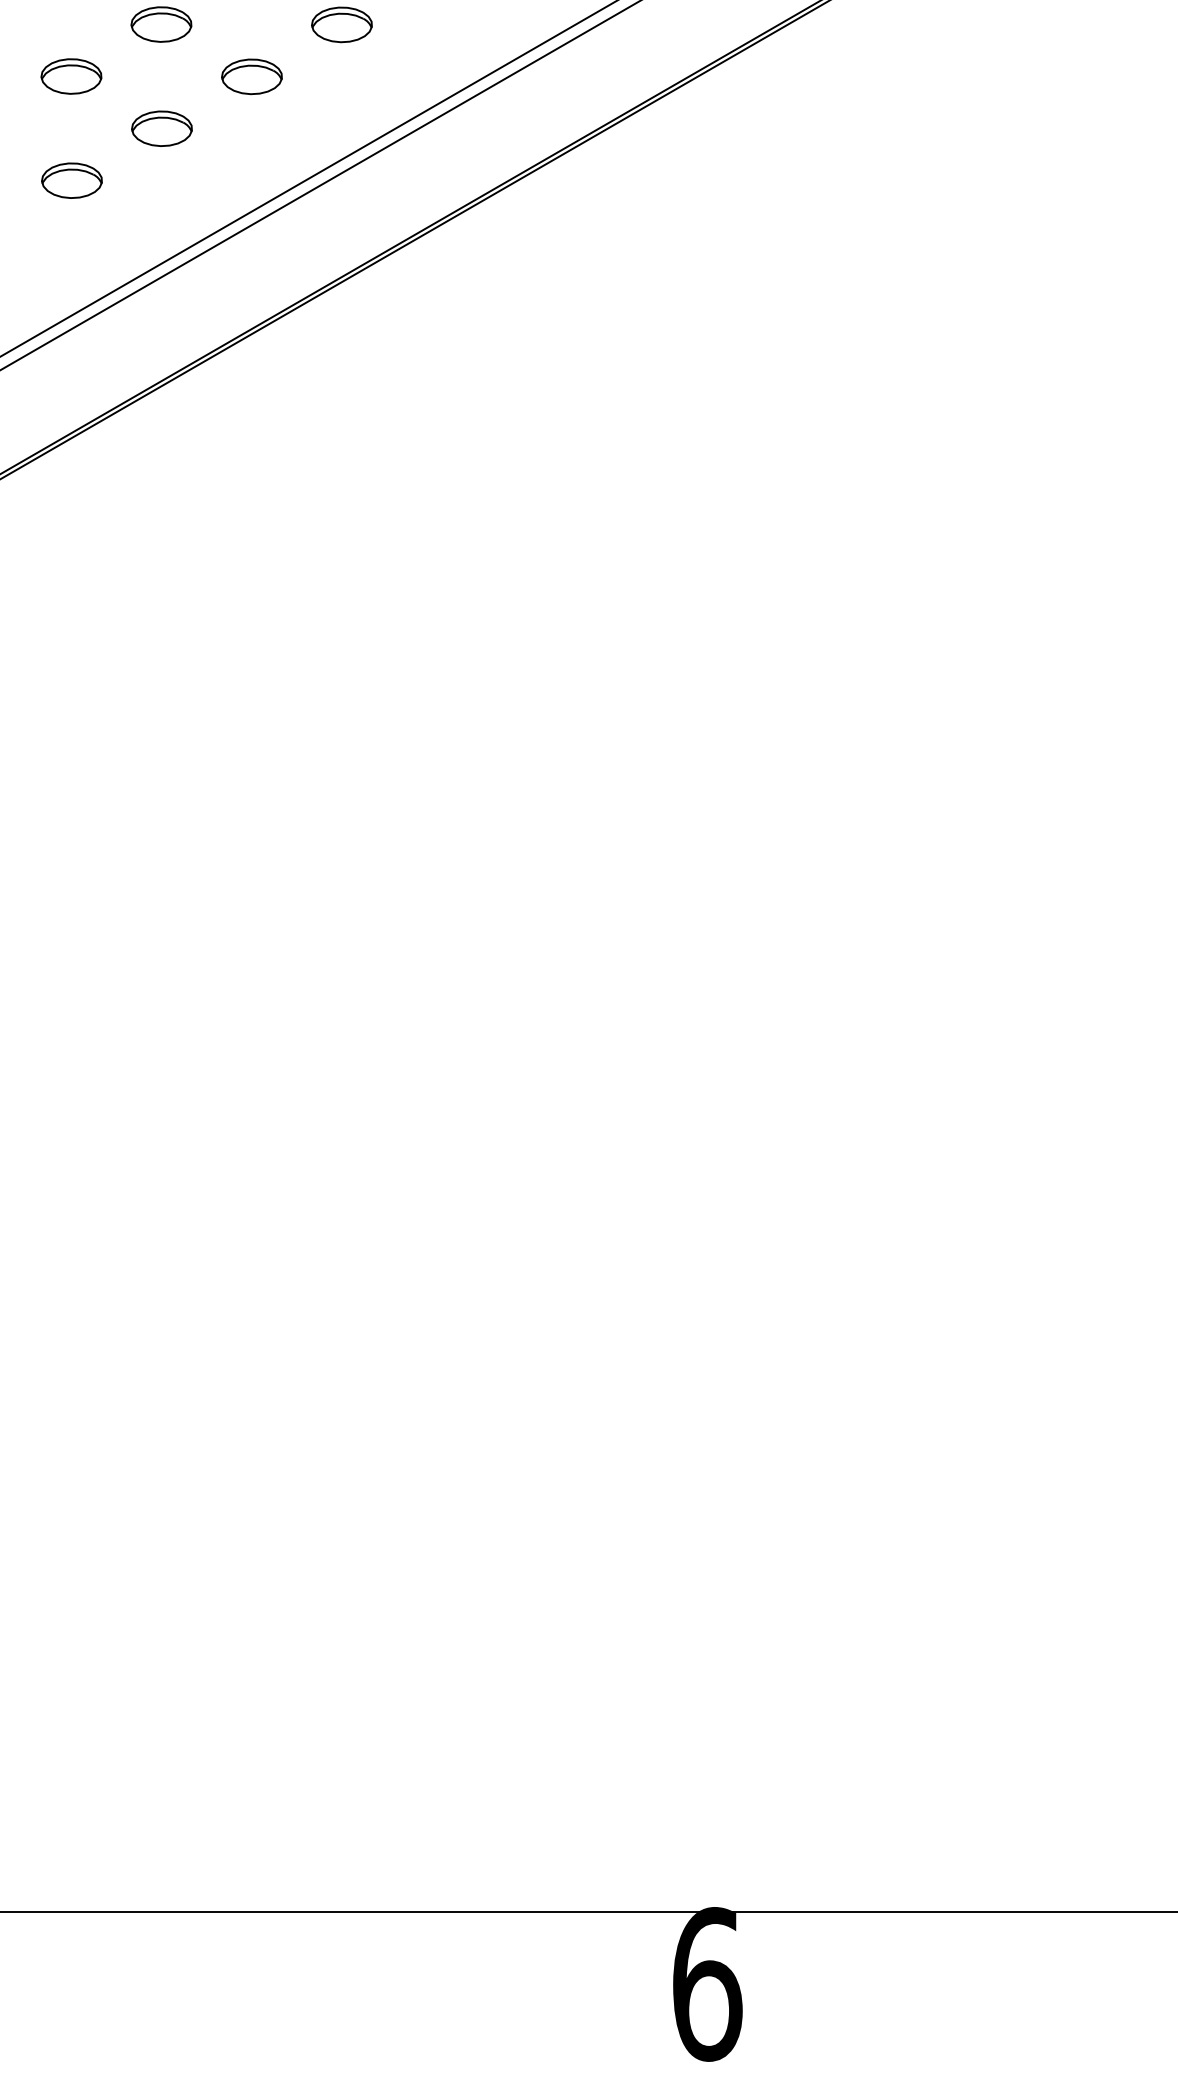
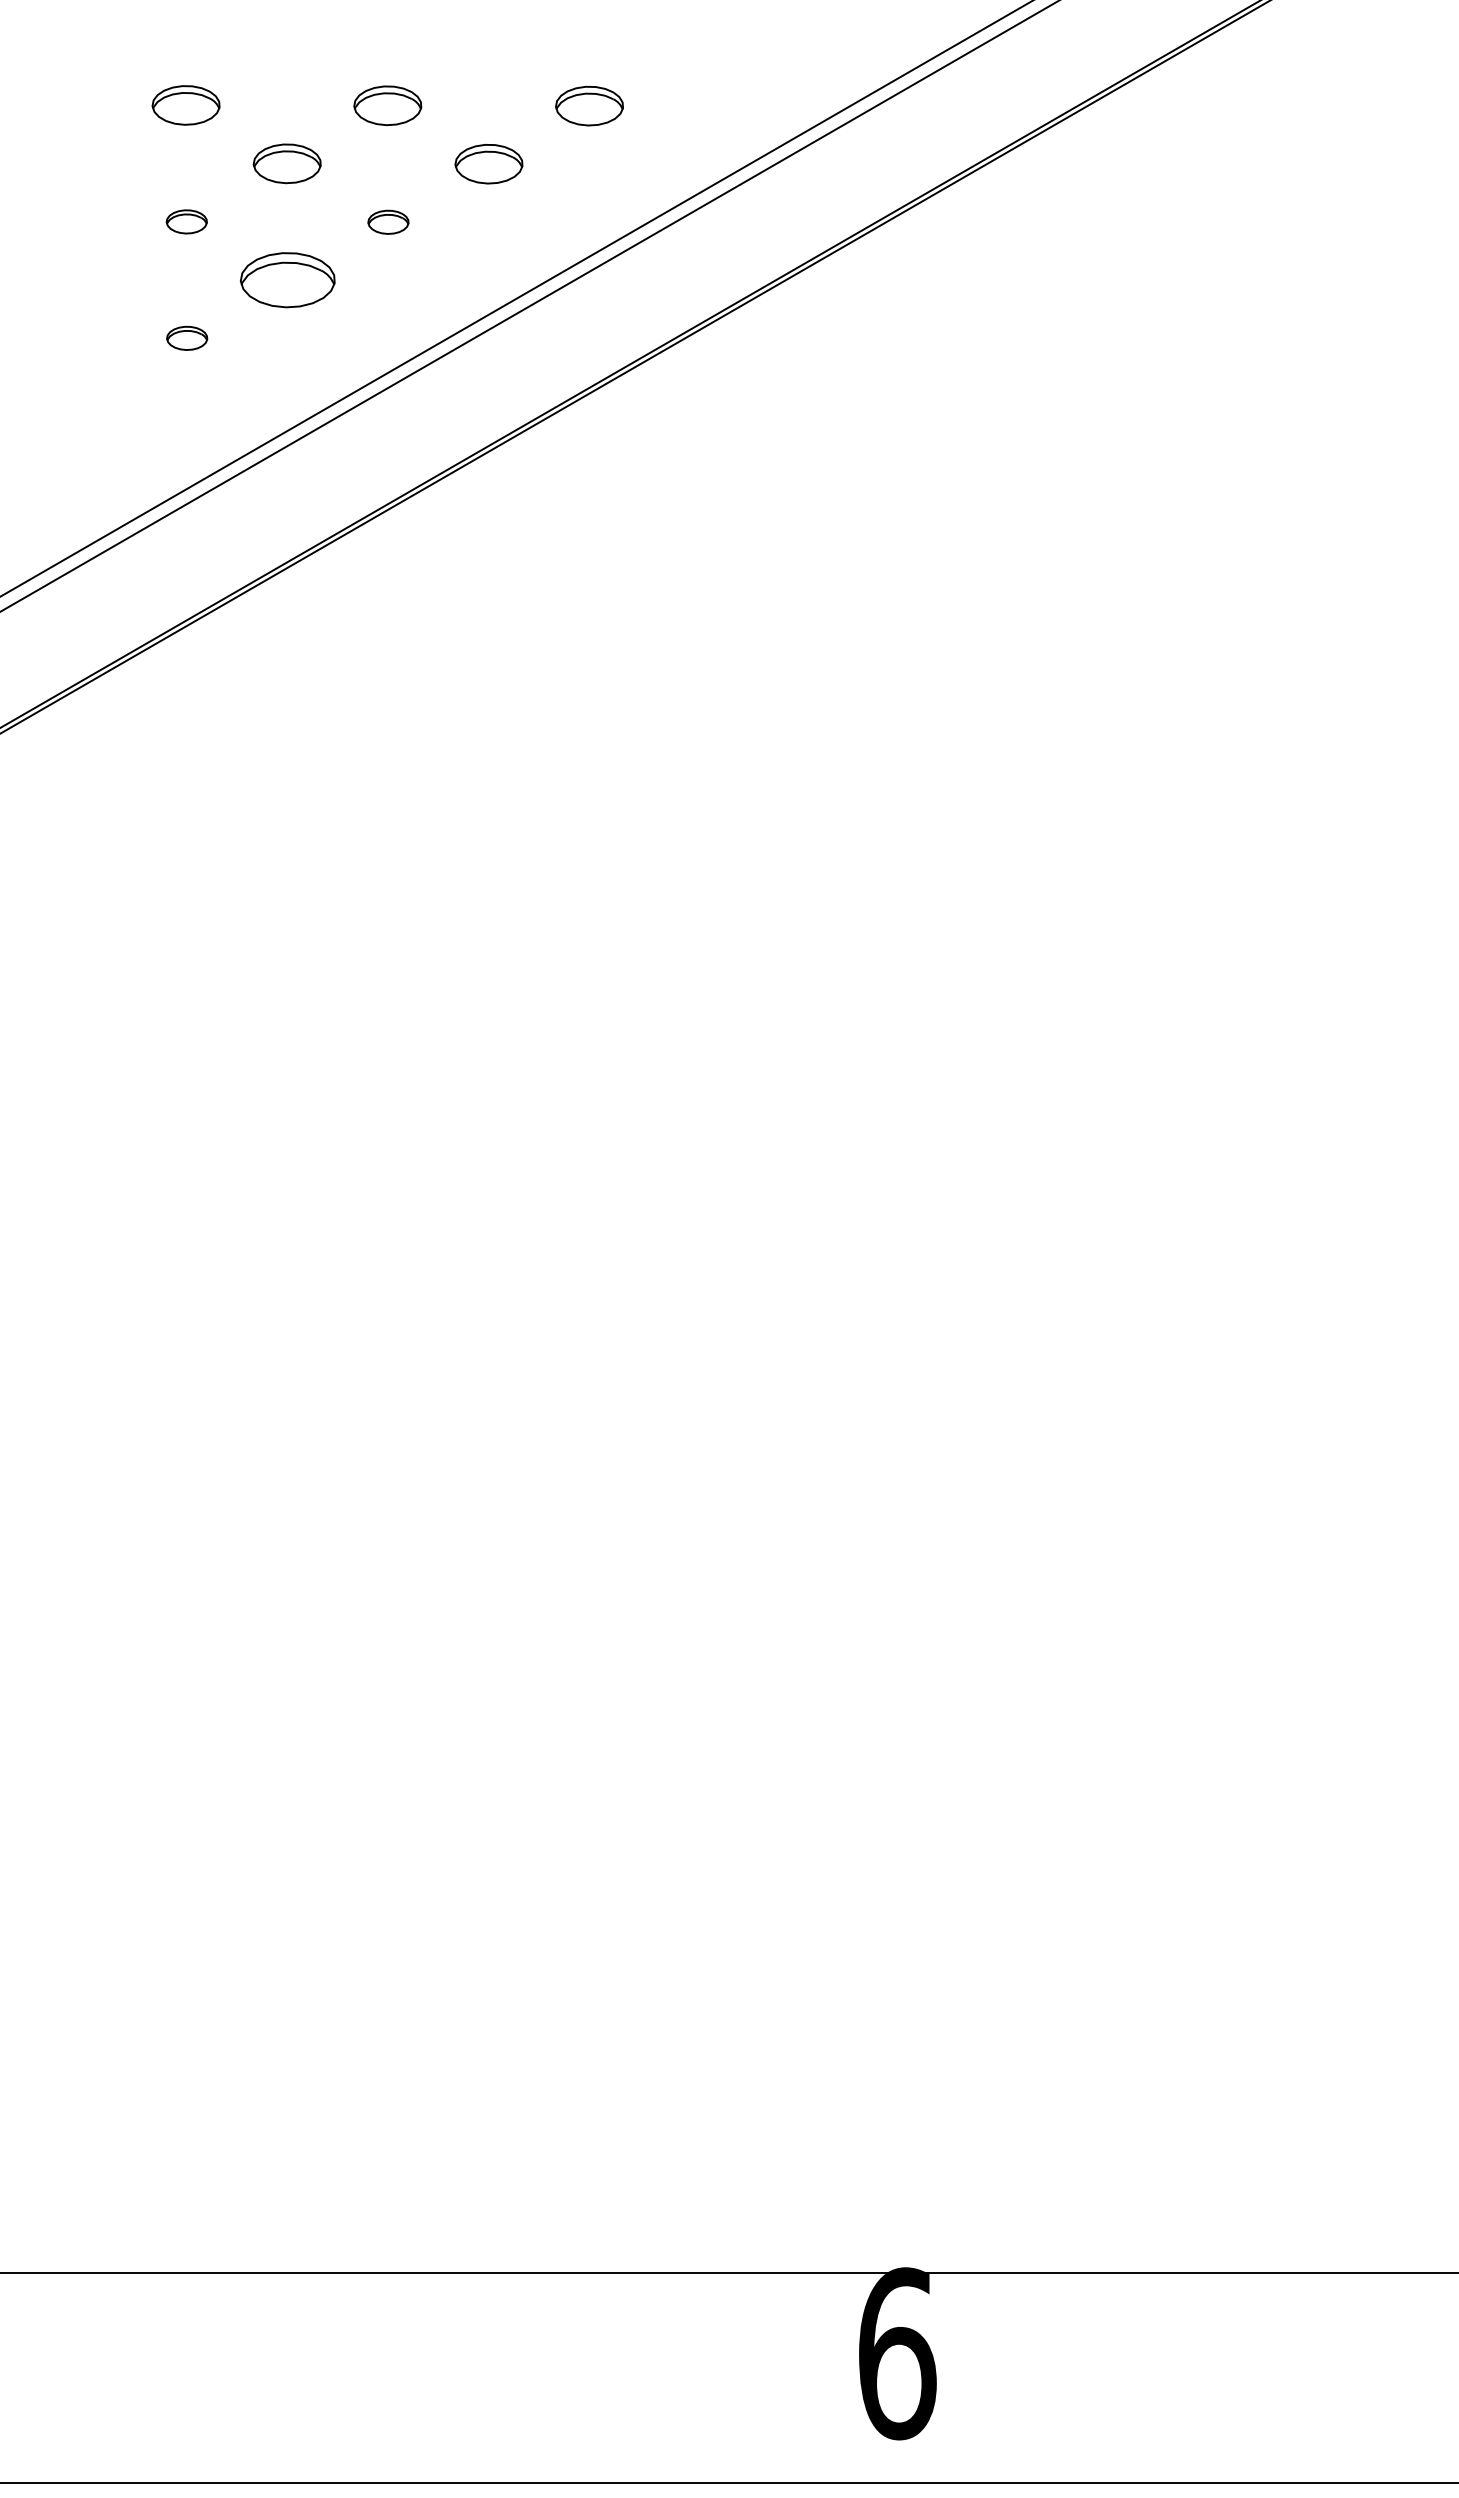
part: (71, 76) -> (186, 221), size x0.6
part: (252, 77) -> (388, 222), size x0.6
part: (161, 128) -> (287, 280), size x1.4
part: (71, 180) -> (186, 338), size x0.6

